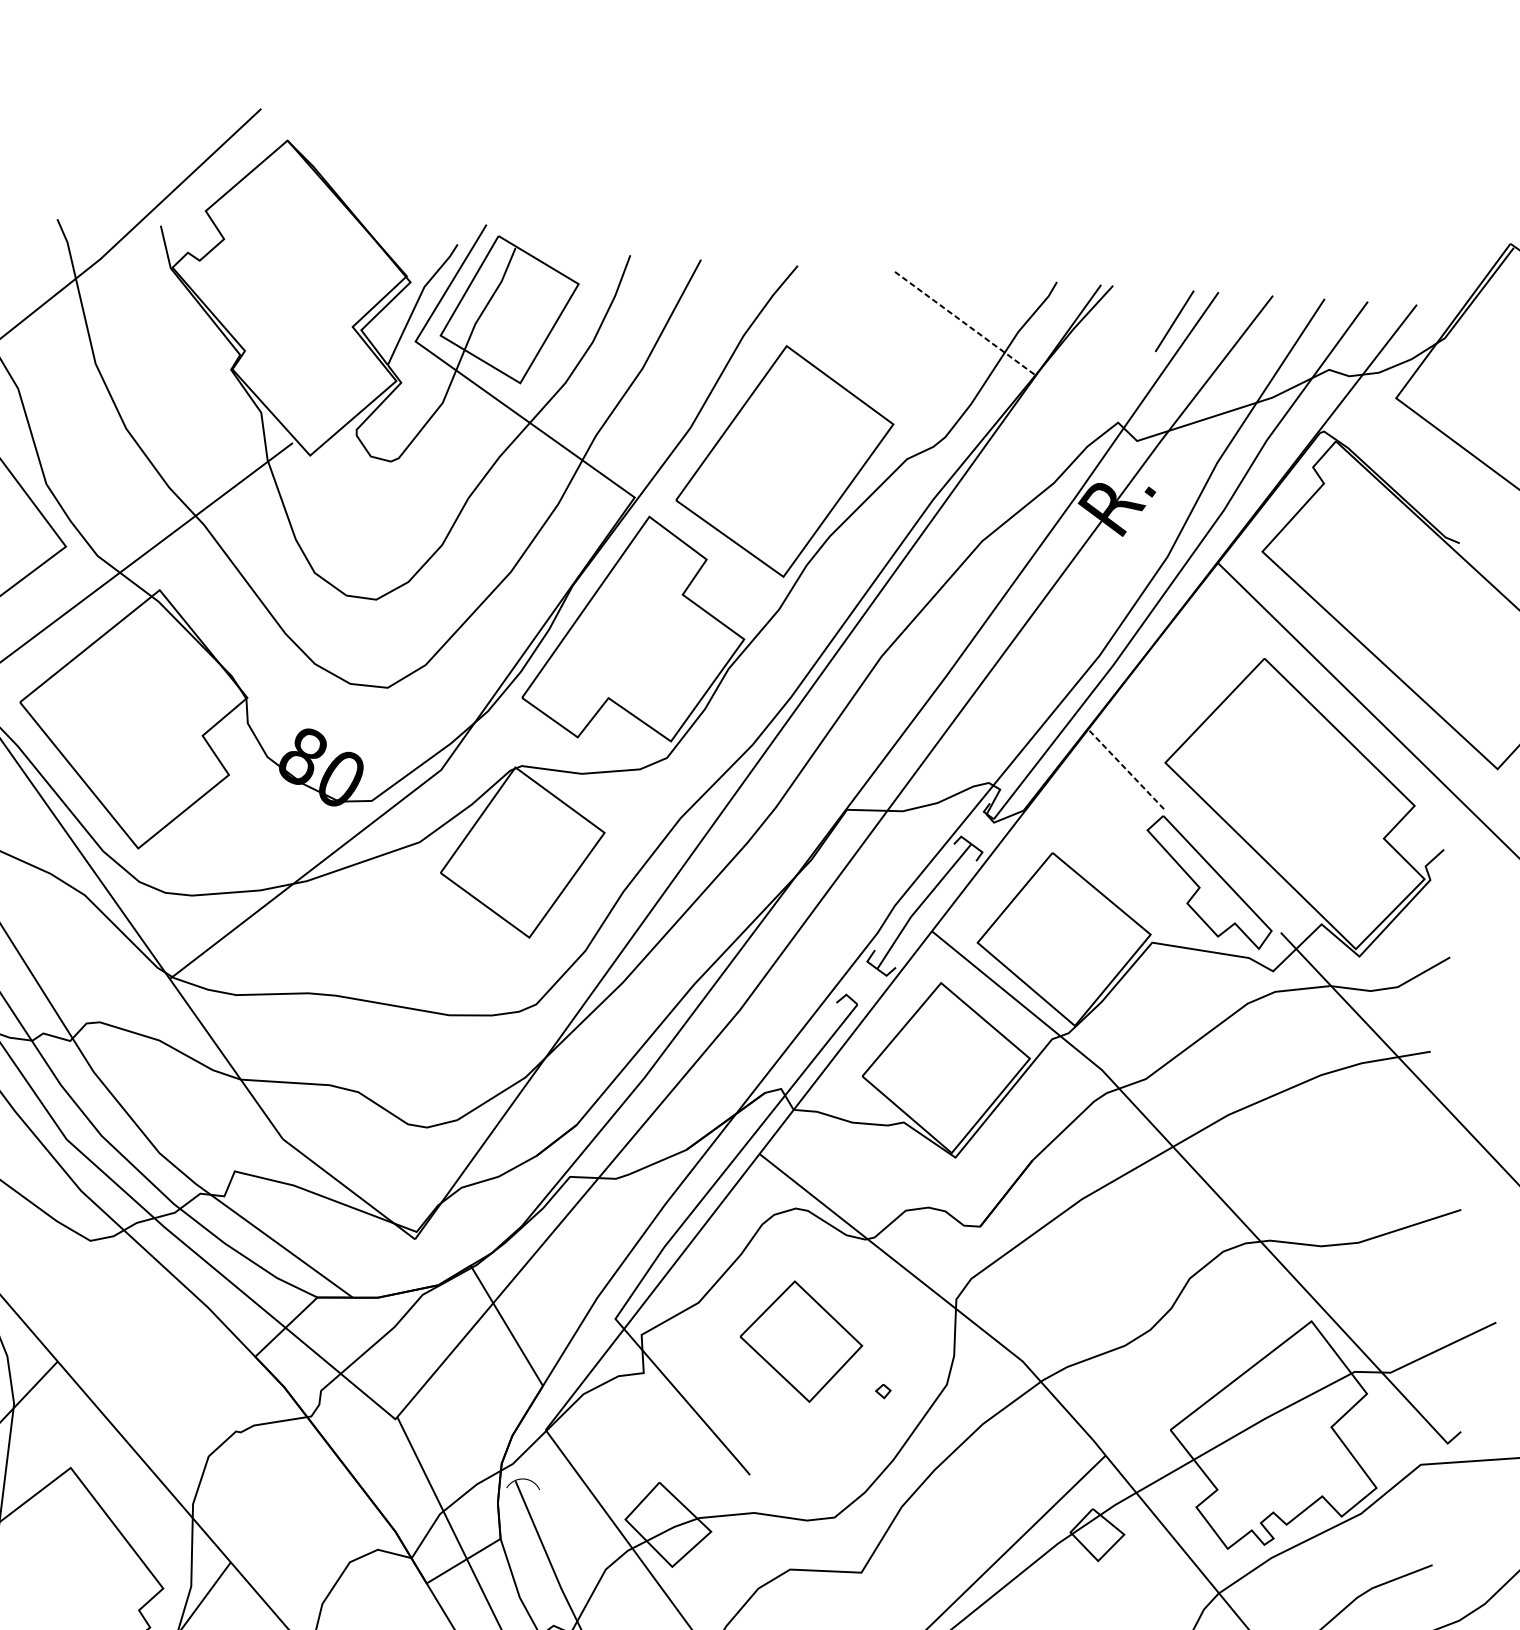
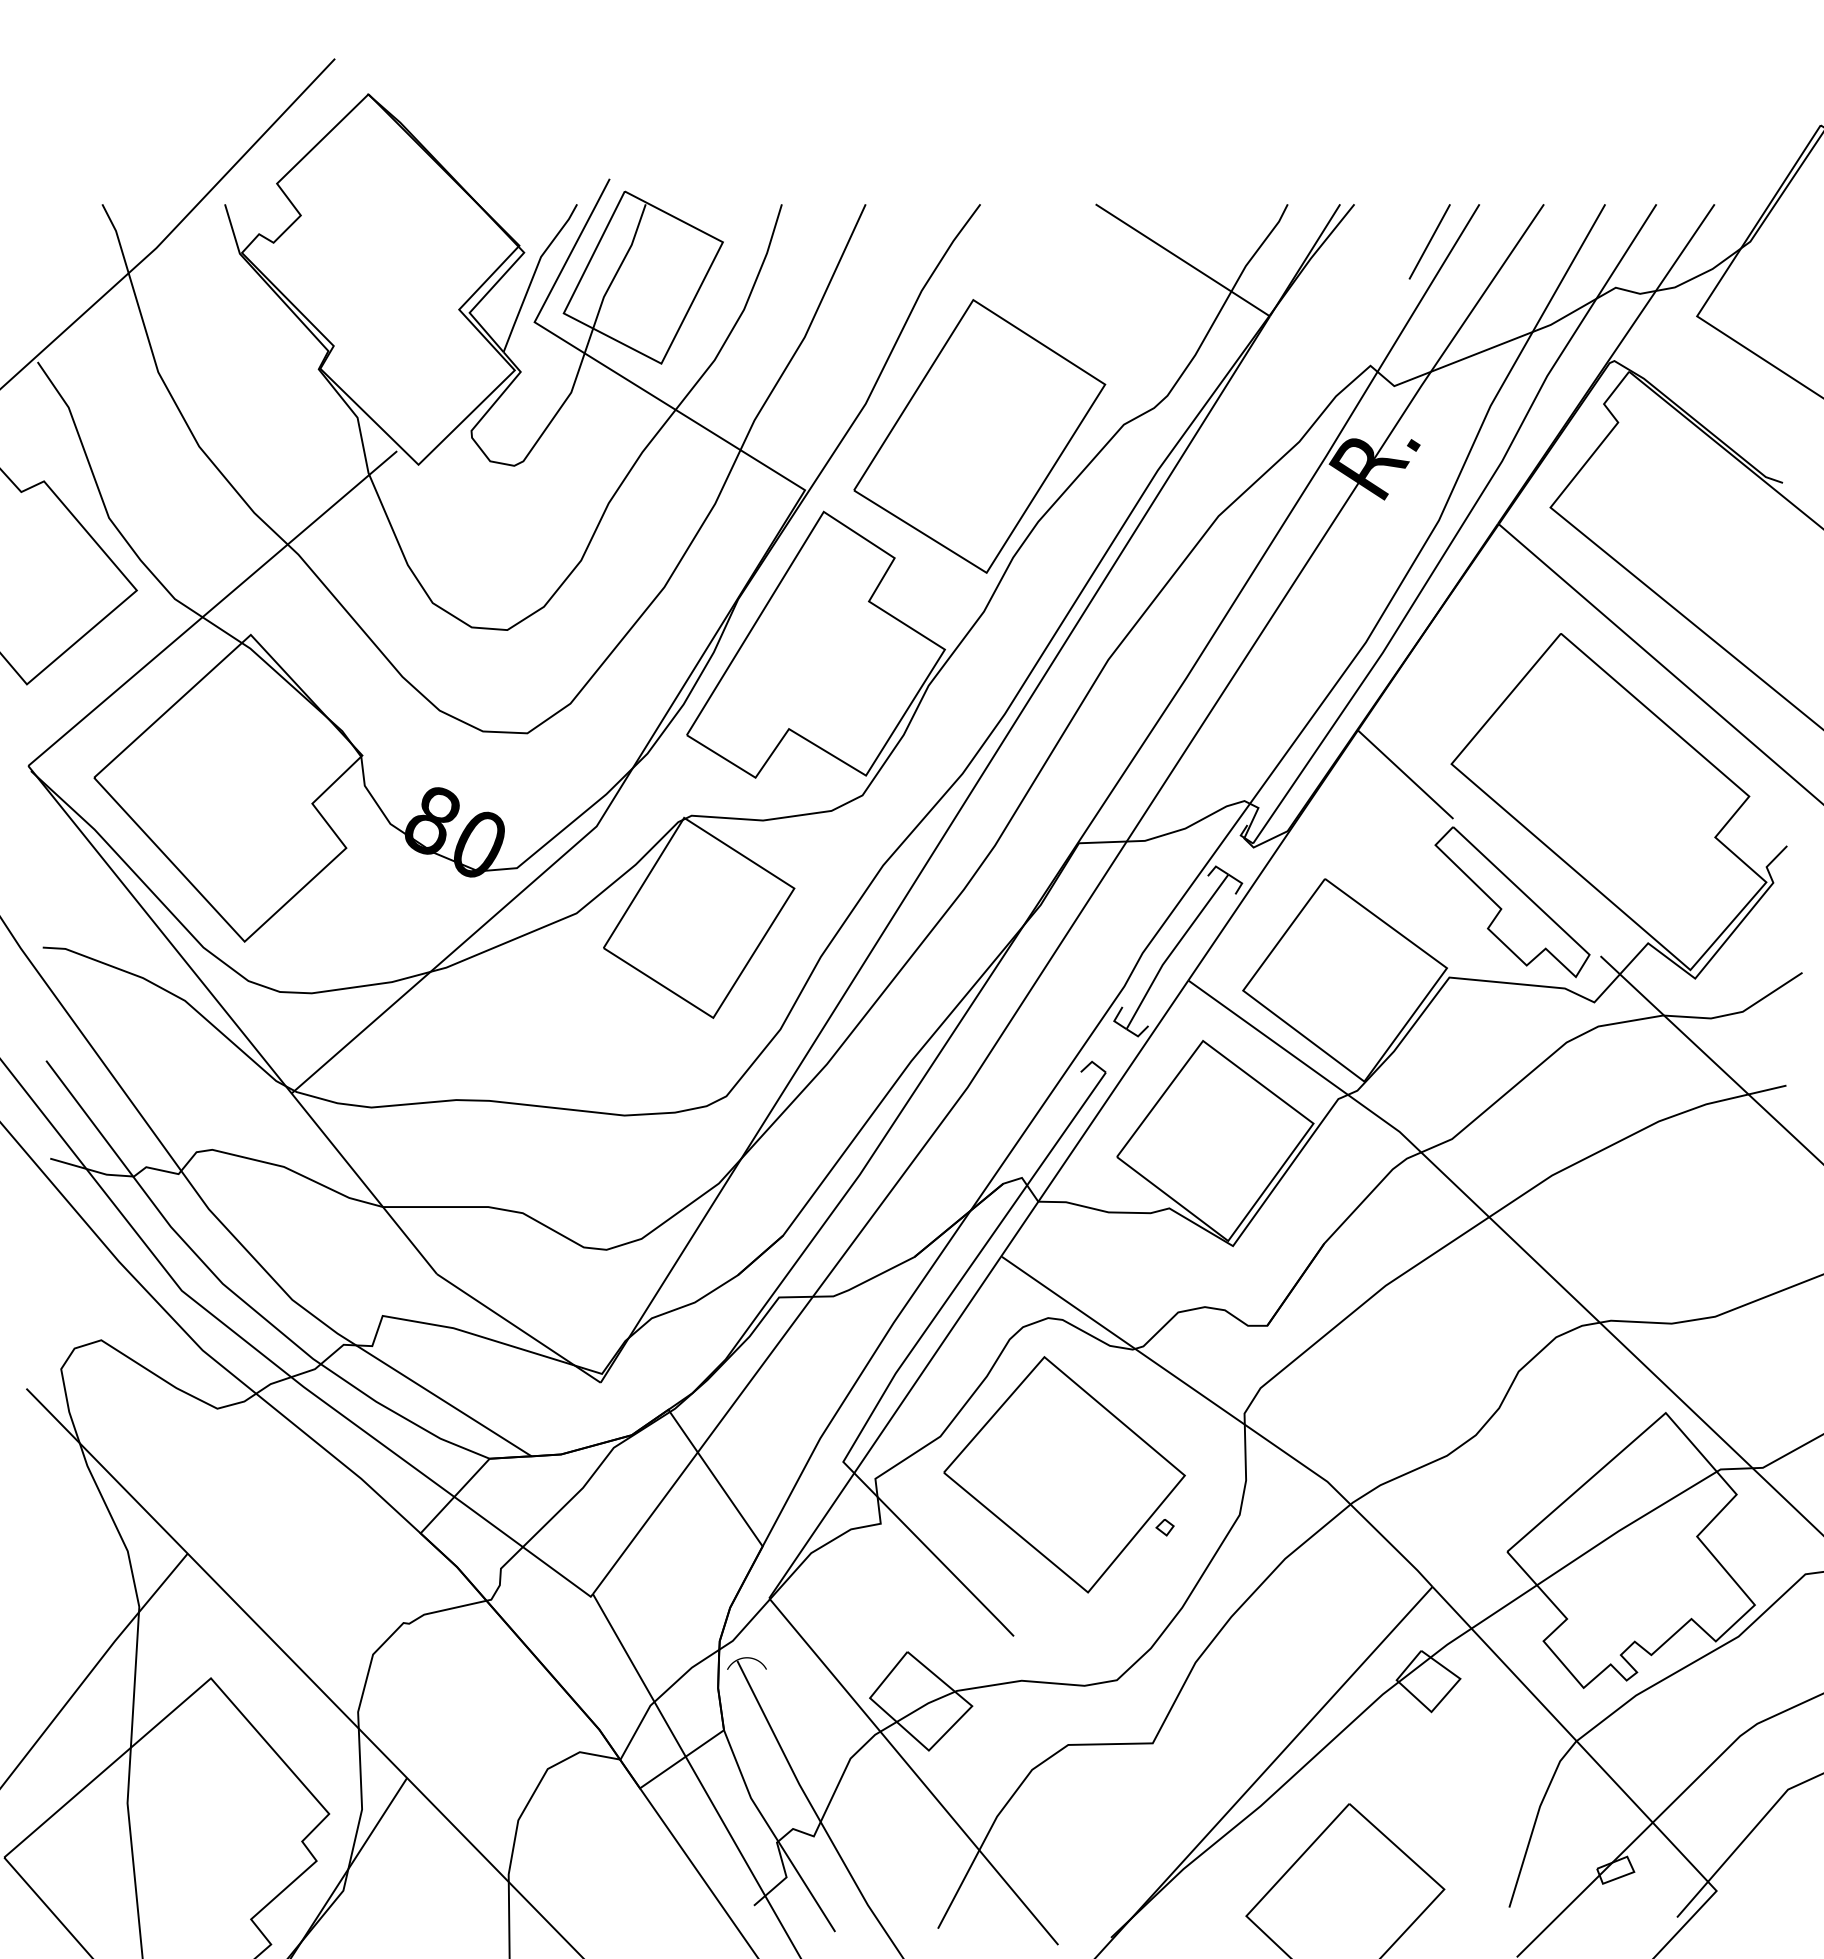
line: (965, 323) -> (1182, 260), dashed -> solid
line: (1125, 769) -> (1405, 774), dashed -> solid
part: (801, 1341) -> (1064, 1474), size x1.67

